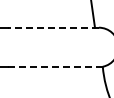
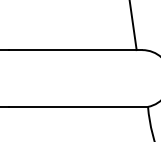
line: (53, 27) -> (76, 49), dashed -> solid
line: (55, 66) -> (79, 106), dashed -> solid

